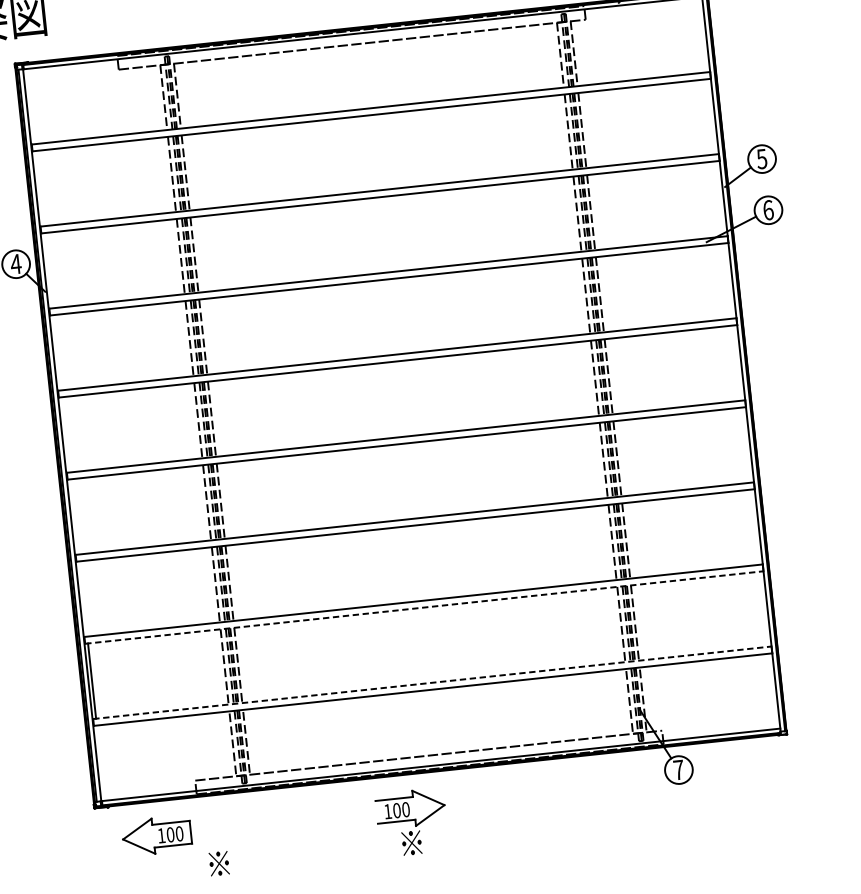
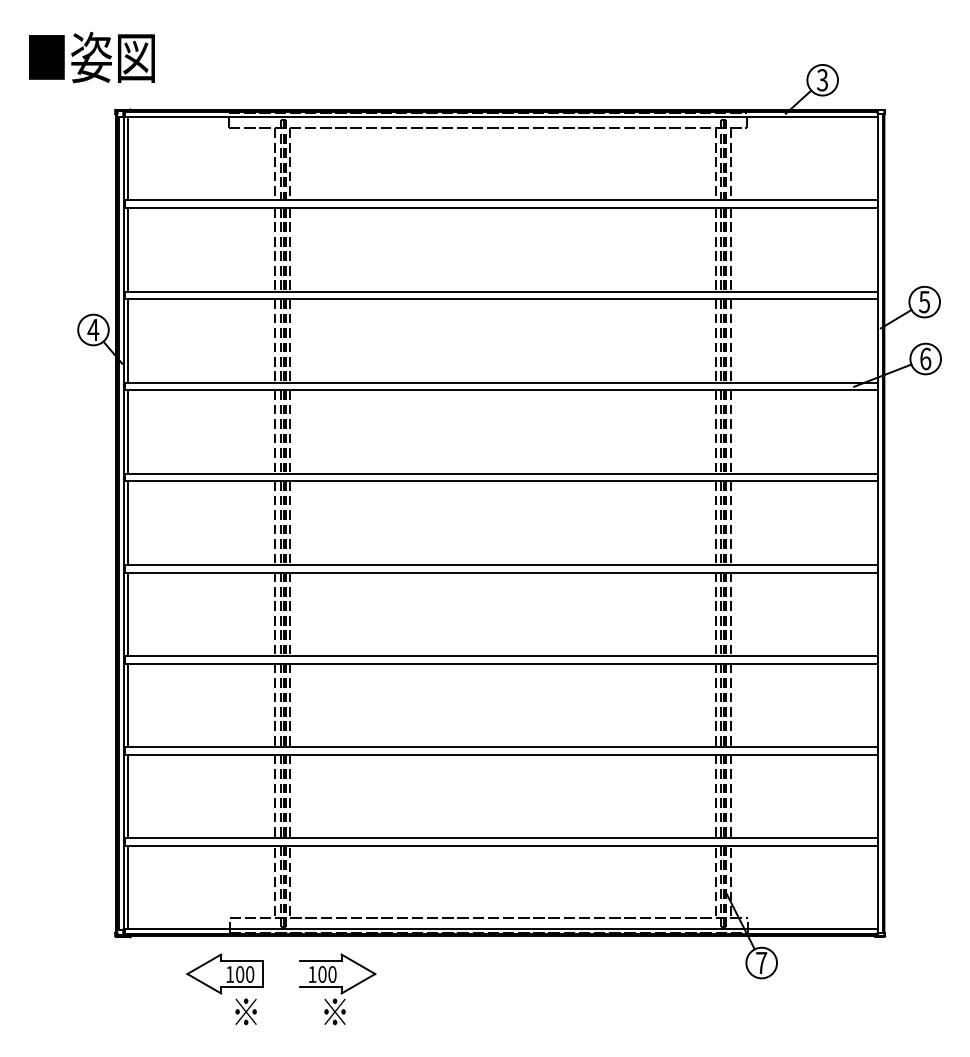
line: (30, 106) -> (127, 158), added
line: (39, 188) -> (127, 249), added
line: (47, 270) -> (127, 340), added
line: (56, 352) -> (127, 431), added
line: (65, 434) -> (127, 522), added
line: (74, 517) -> (127, 614), added
line: (82, 599) -> (127, 705), added
line: (424, 607) -> (501, 754), dashed -> solid
line: (432, 682) -> (501, 838), dashed -> solid
line: (100, 763) -> (127, 887), added
part: (411, 822) -> (337, 989), moved
part: (156, 835) -> (224, 973), moved

